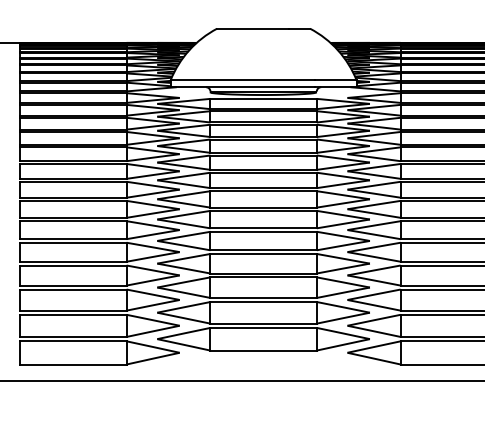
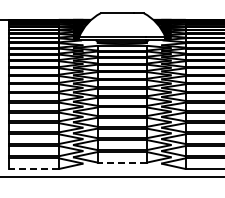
line: (264, 350) -> (122, 162), solid -> dashed
line: (74, 365) -> (34, 169), solid -> dashed

